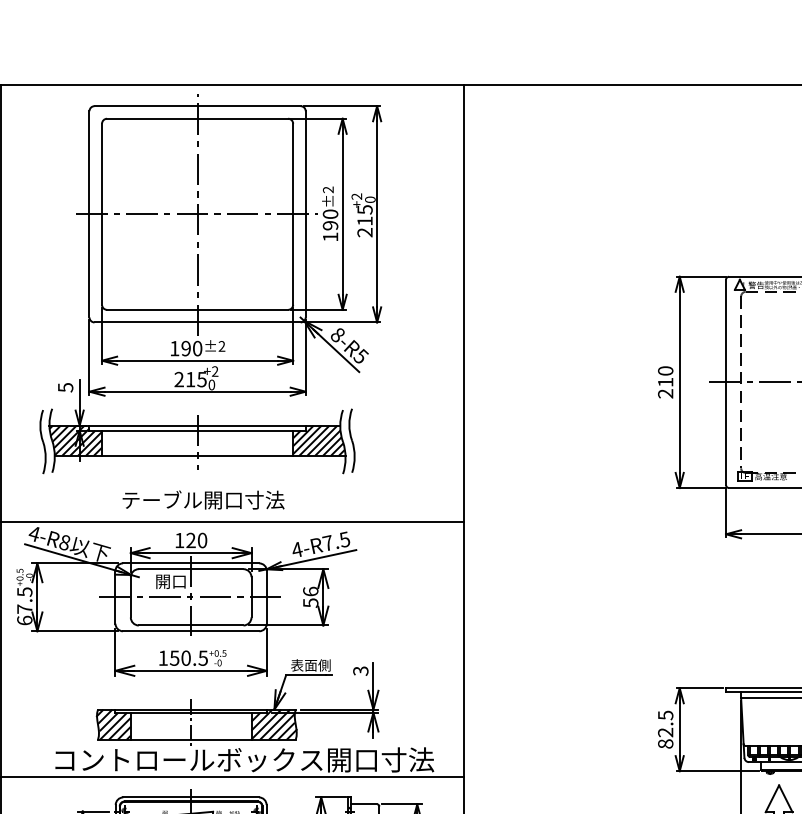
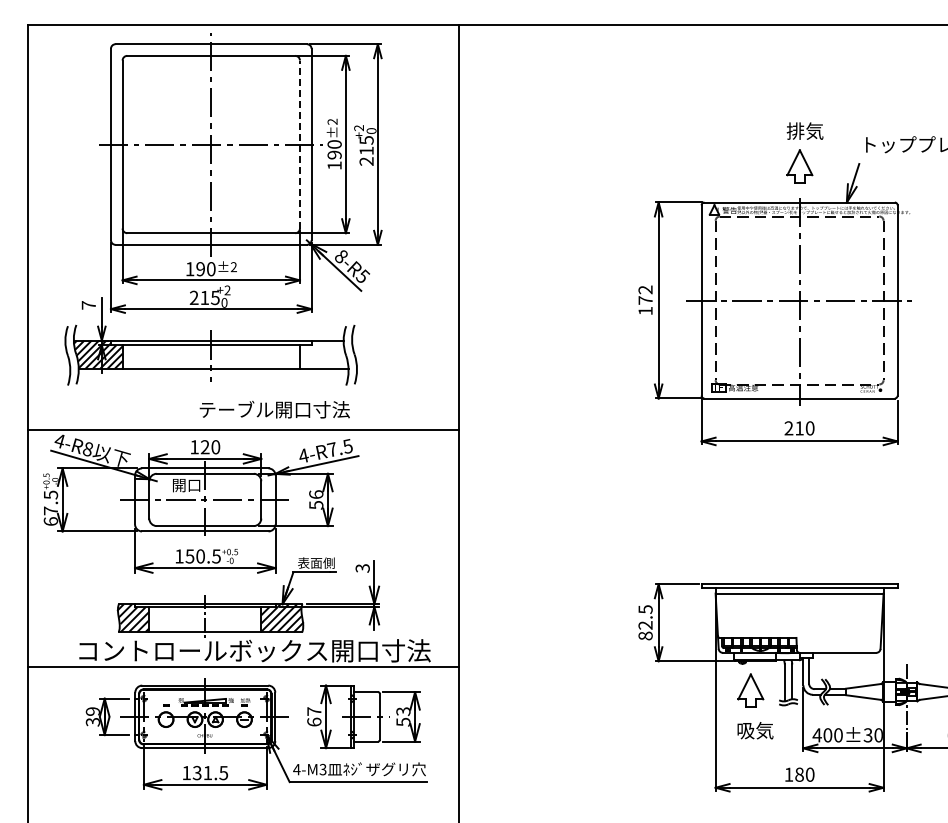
line: (292, 214) -> (299, 144), solid -> dashed
text: (665, 382) -> (645, 300), 210 -> 172
text: (65, 387) -> (88, 305), 5 -> 7
hatch: (318, 440) -> (323, 354), removed
text: (203, 499) -> (274, 409), moved

